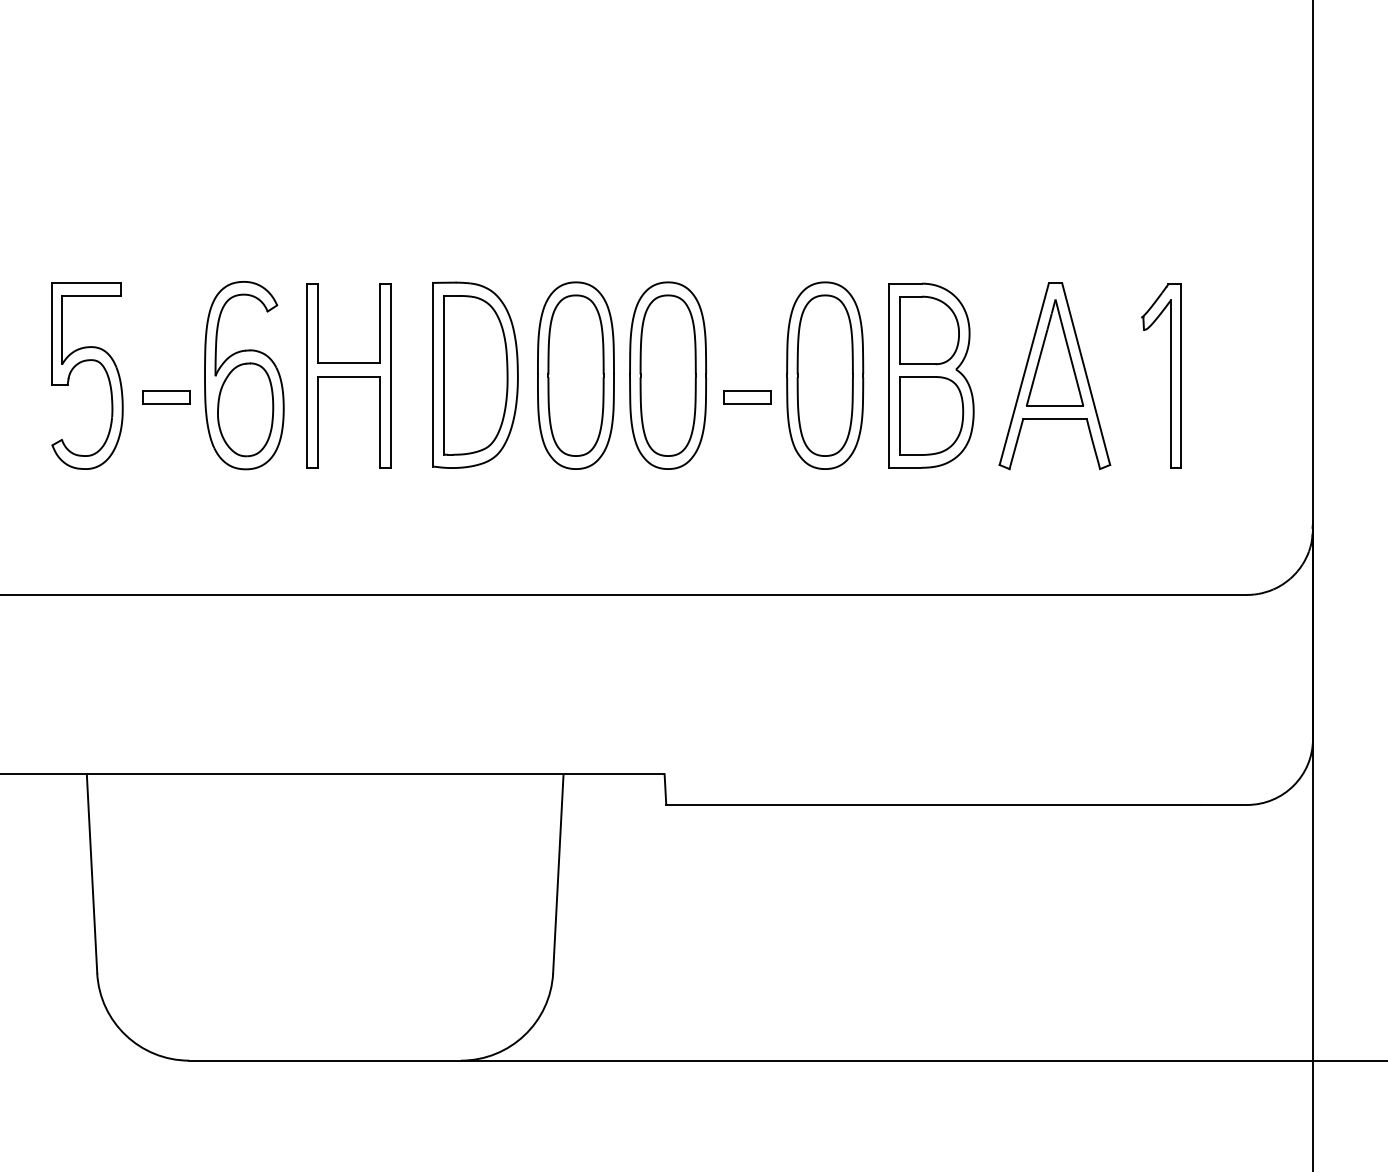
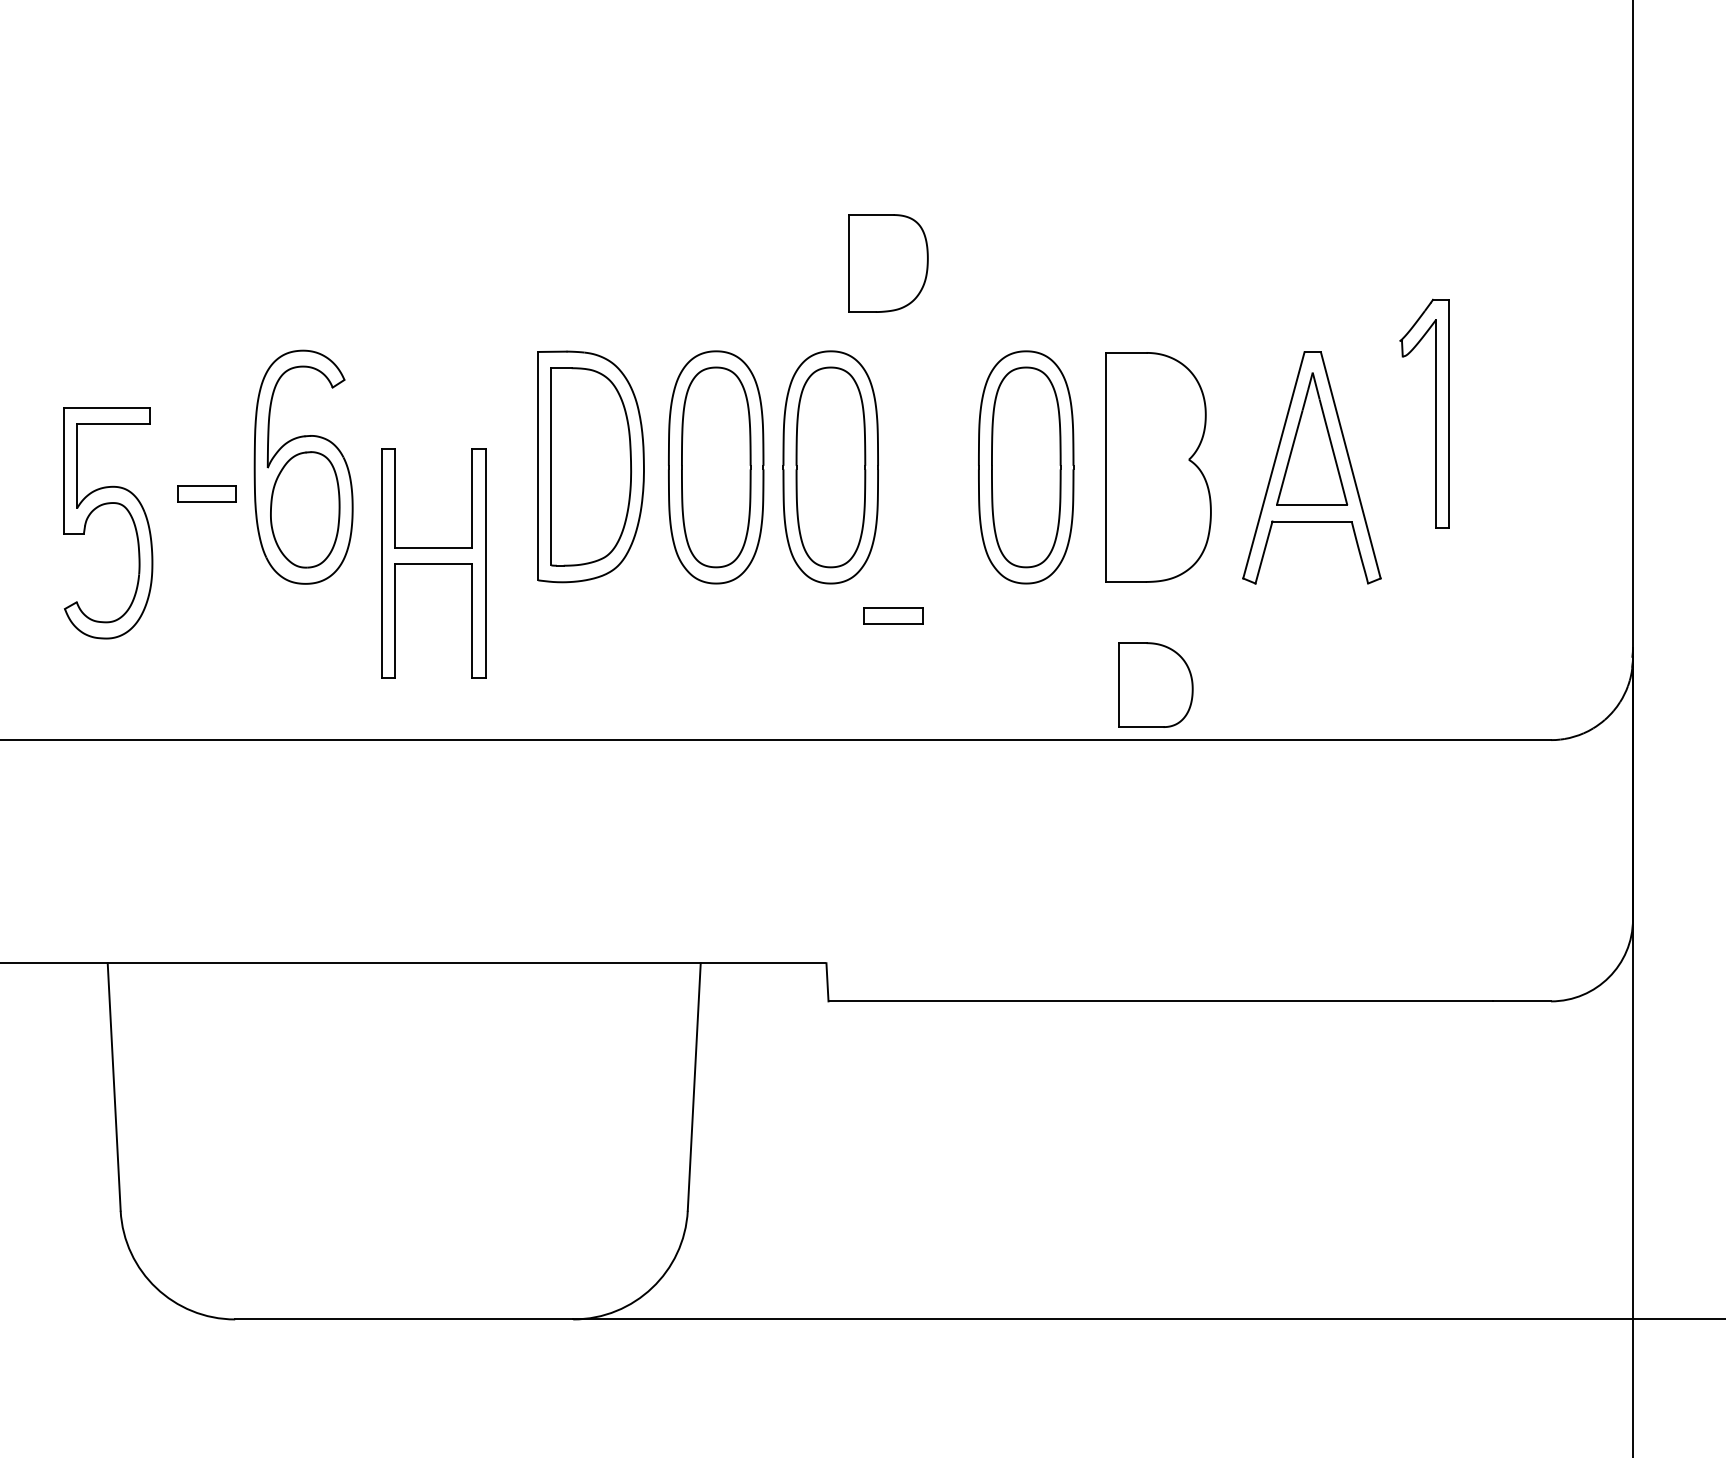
part: (929, 329) -> (1155, 684), moved
part: (80, 363) -> (99, 507), moved
part: (348, 375) -> (433, 563), moved
part: (1170, 375) -> (1435, 413), moved
part: (747, 396) -> (893, 615), moved
part: (931, 415) -> (888, 263), moved

